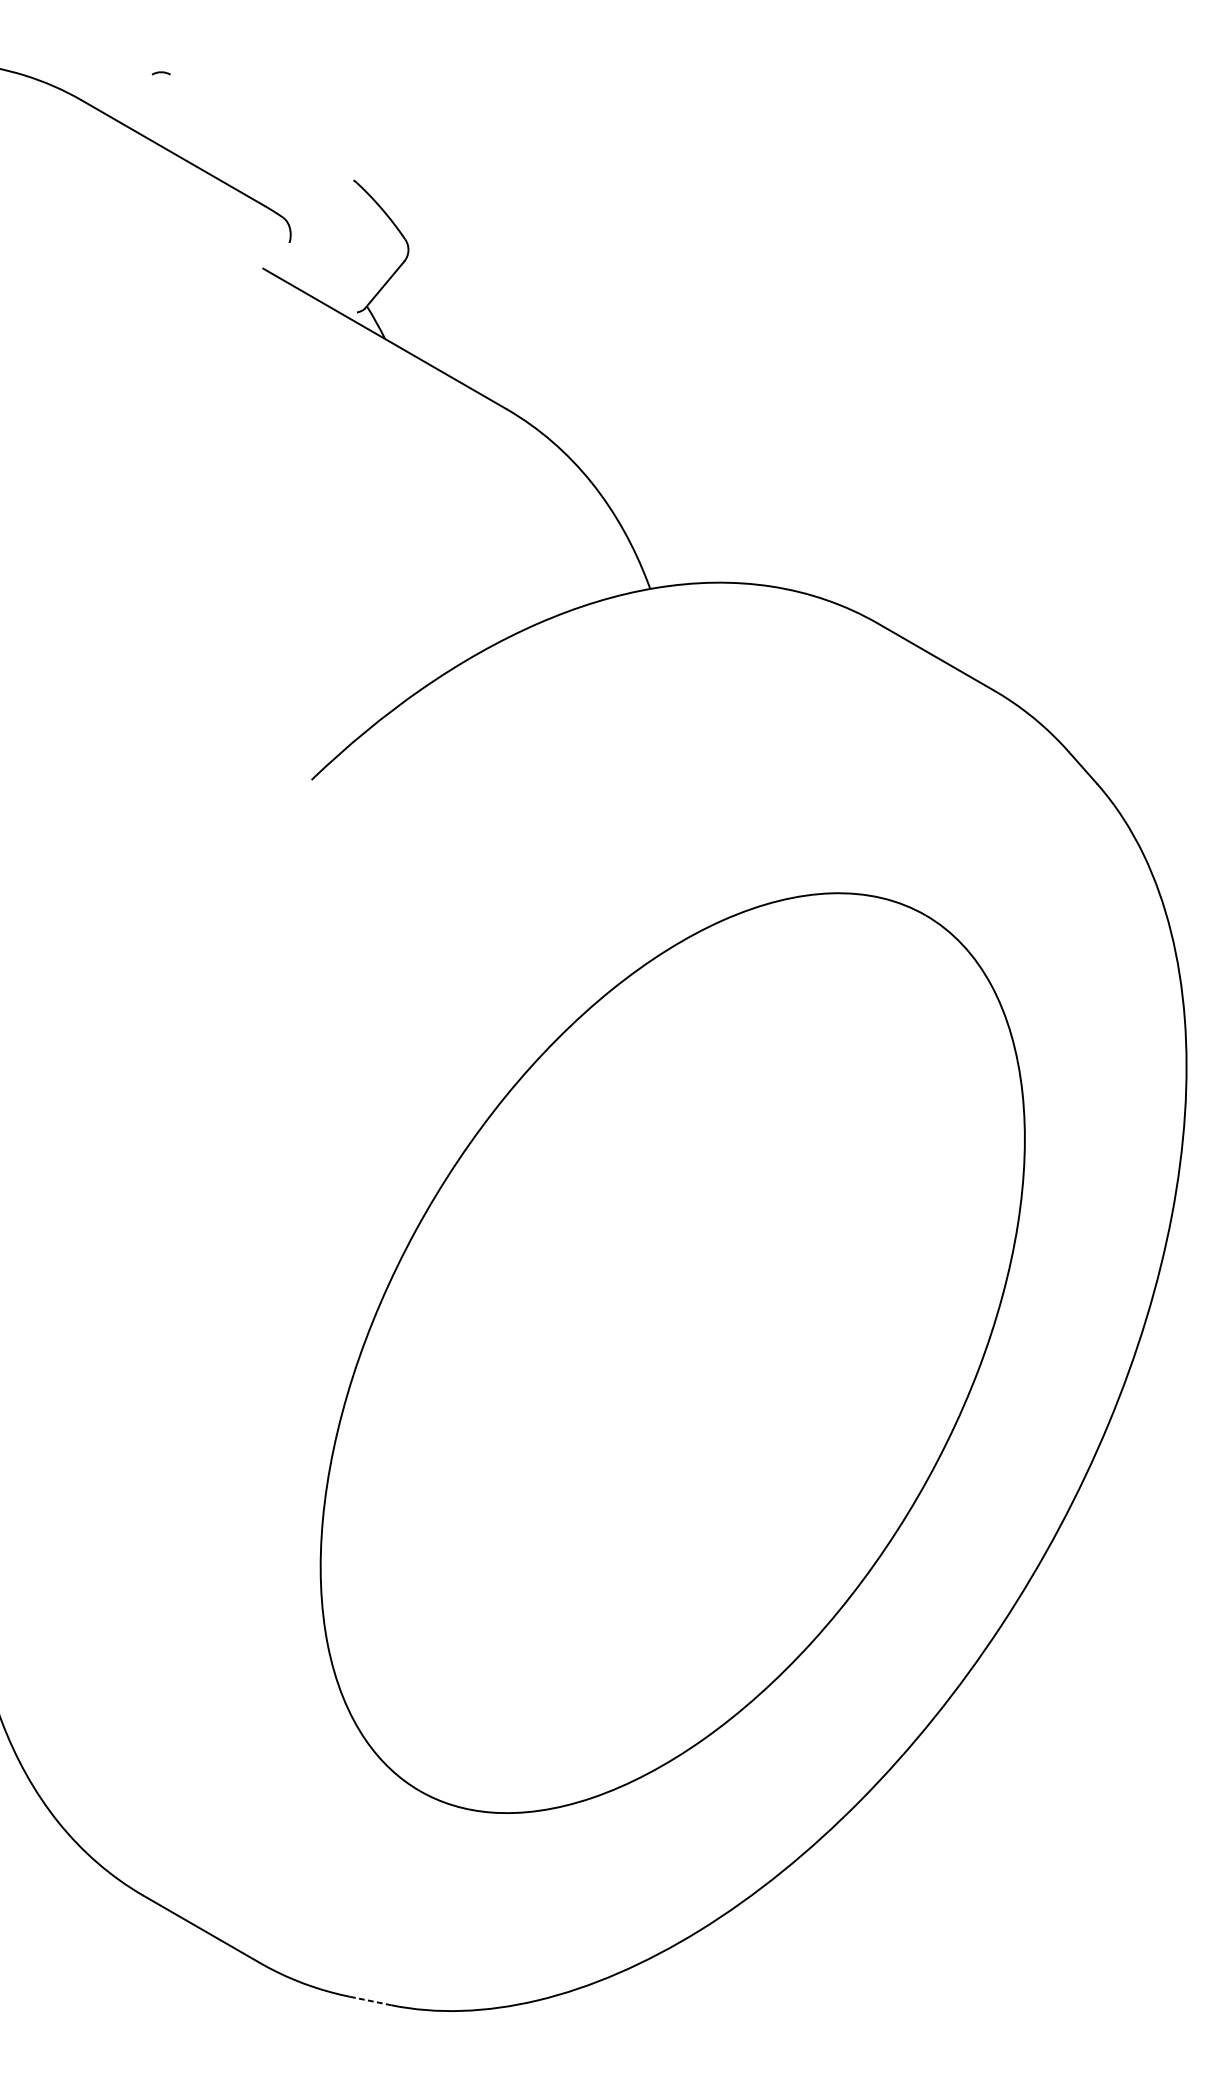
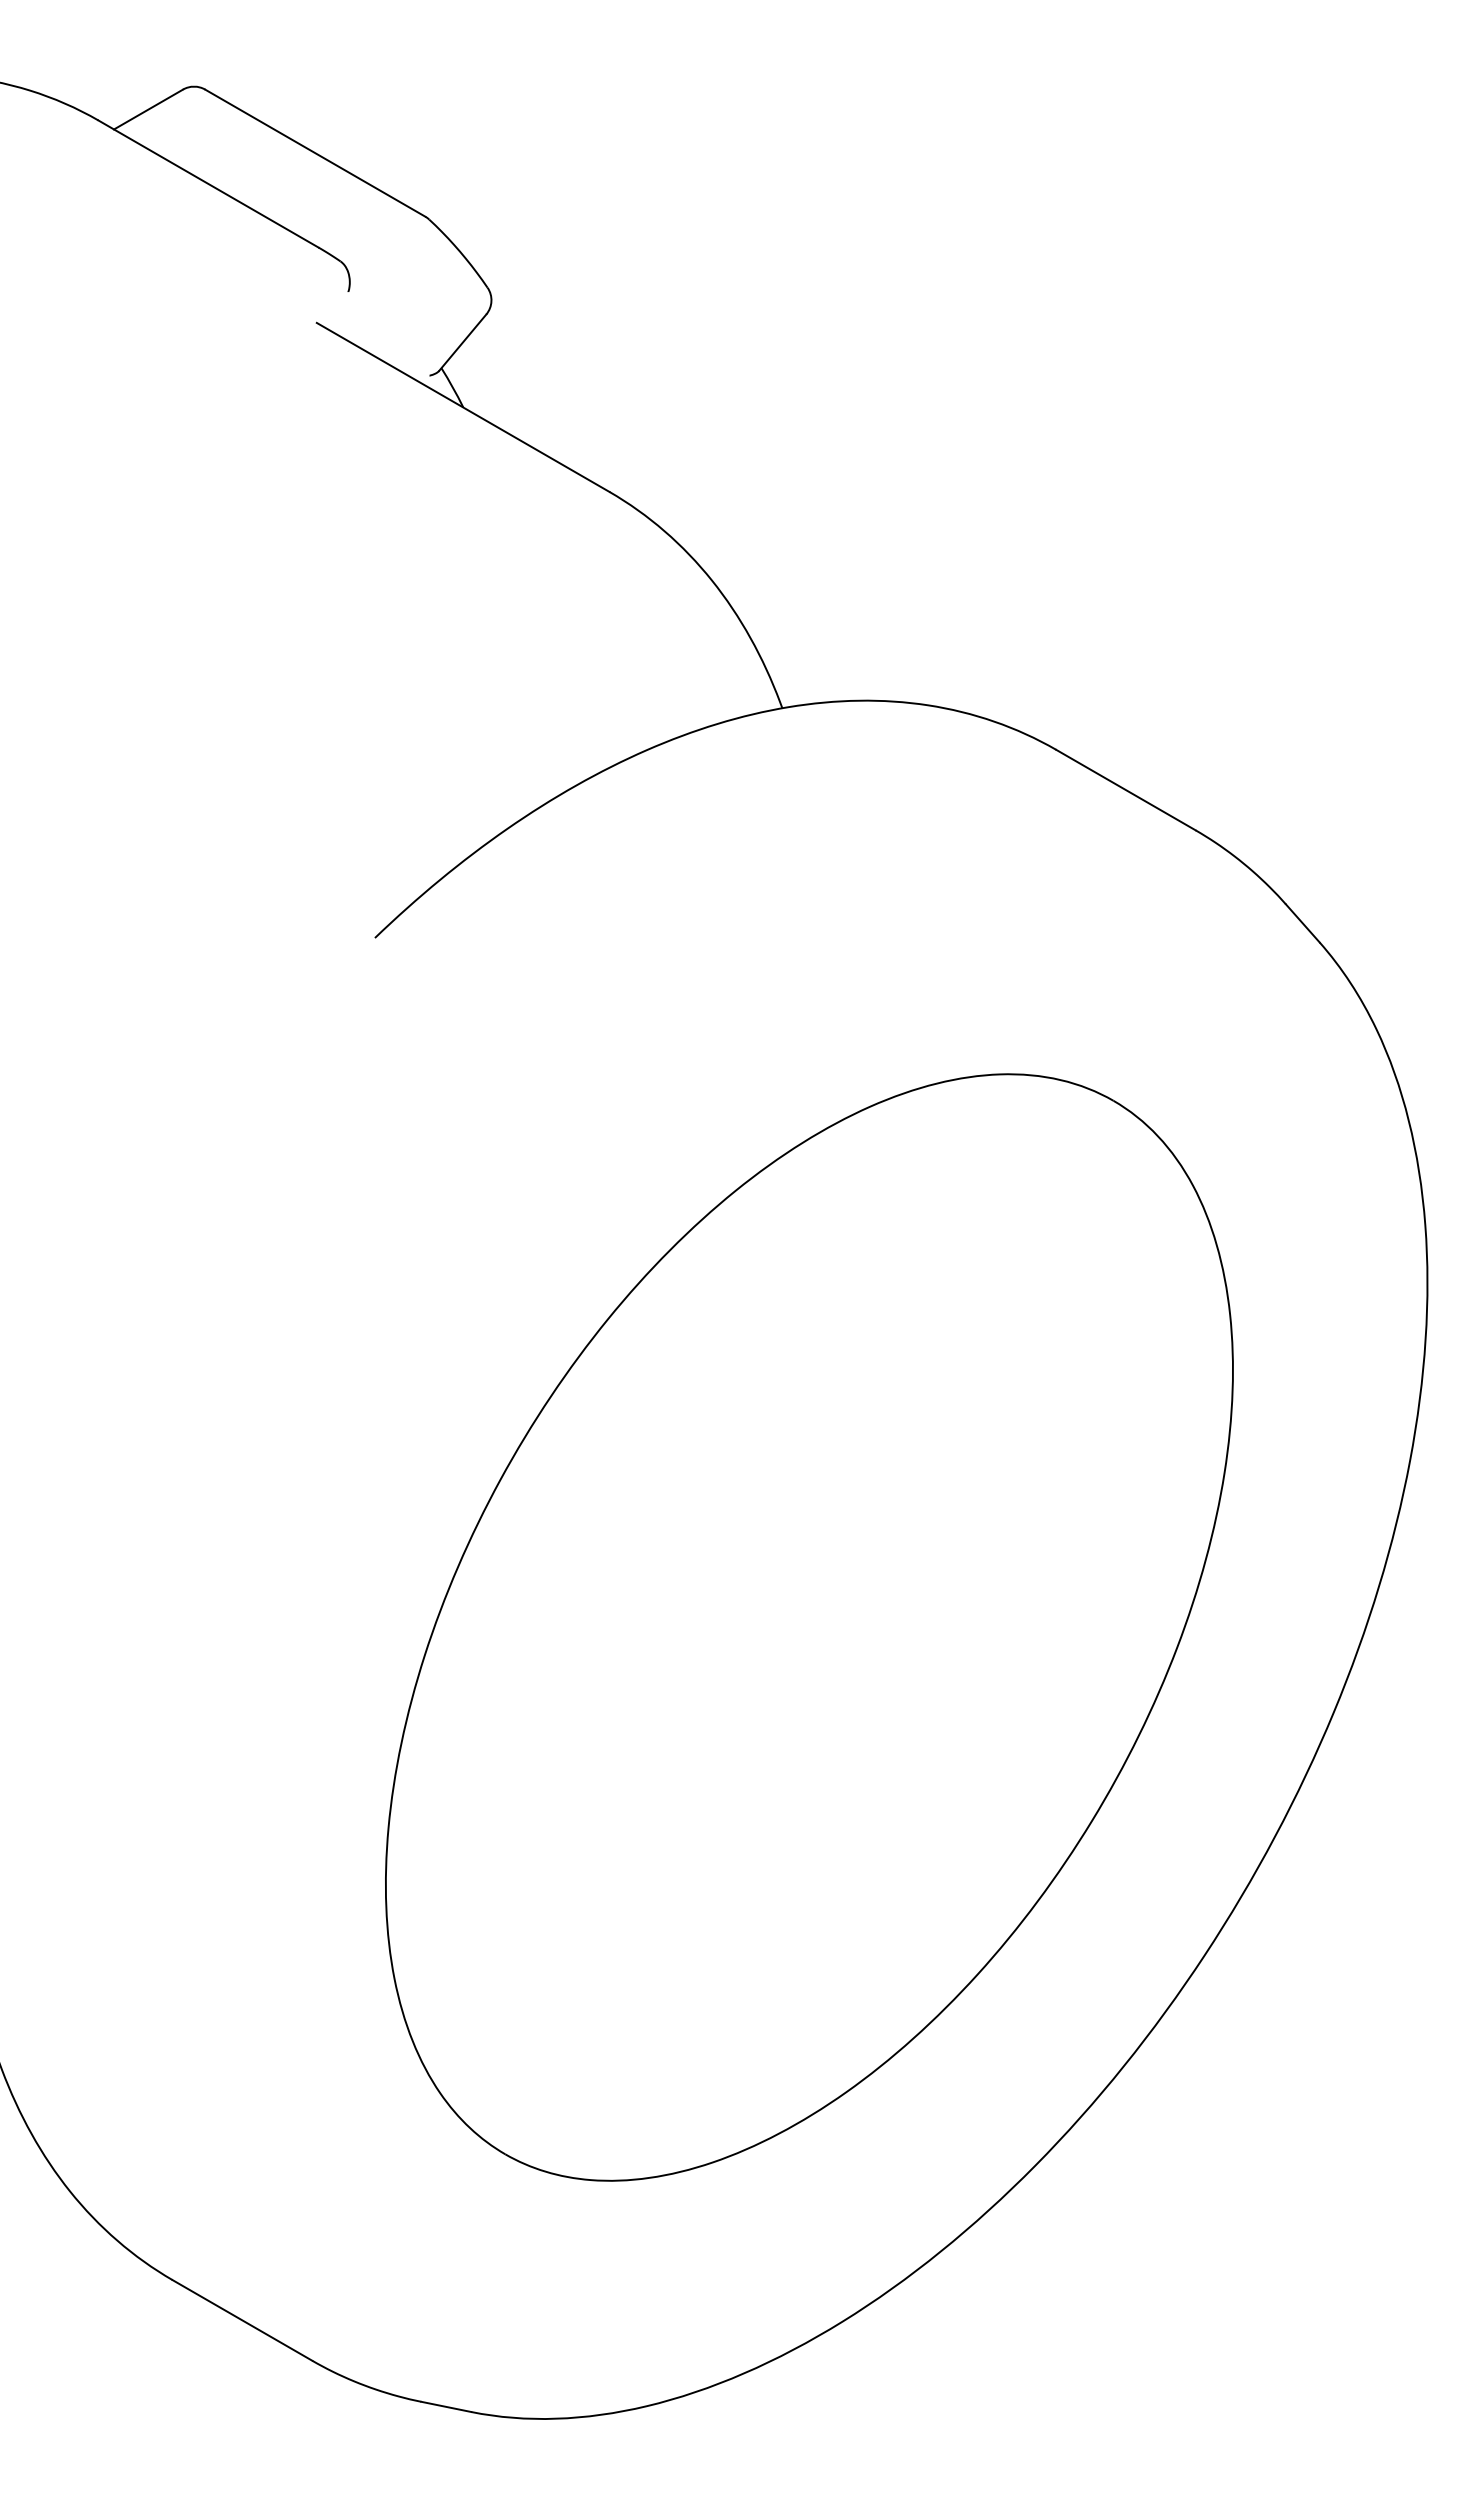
line: (123, 91) -> (148, 109), added
line: (262, 126) -> (315, 152), added
line: (370, 2000) -> (445, 2406), dashed -> solid

